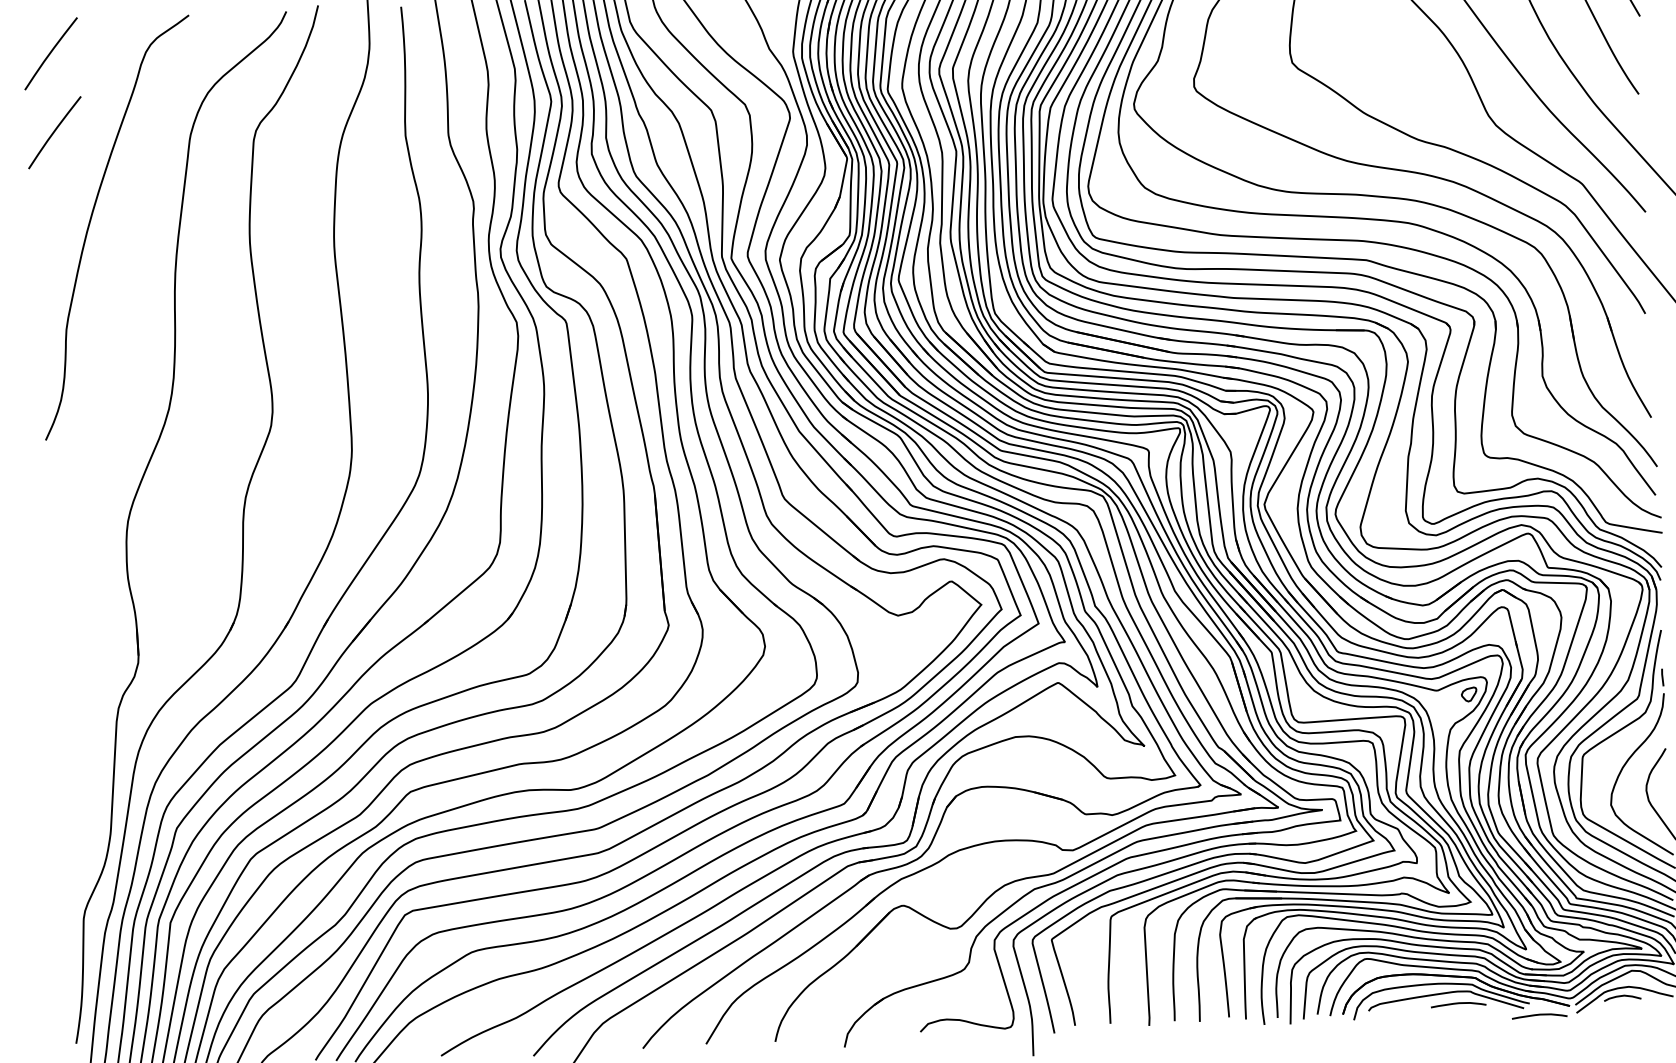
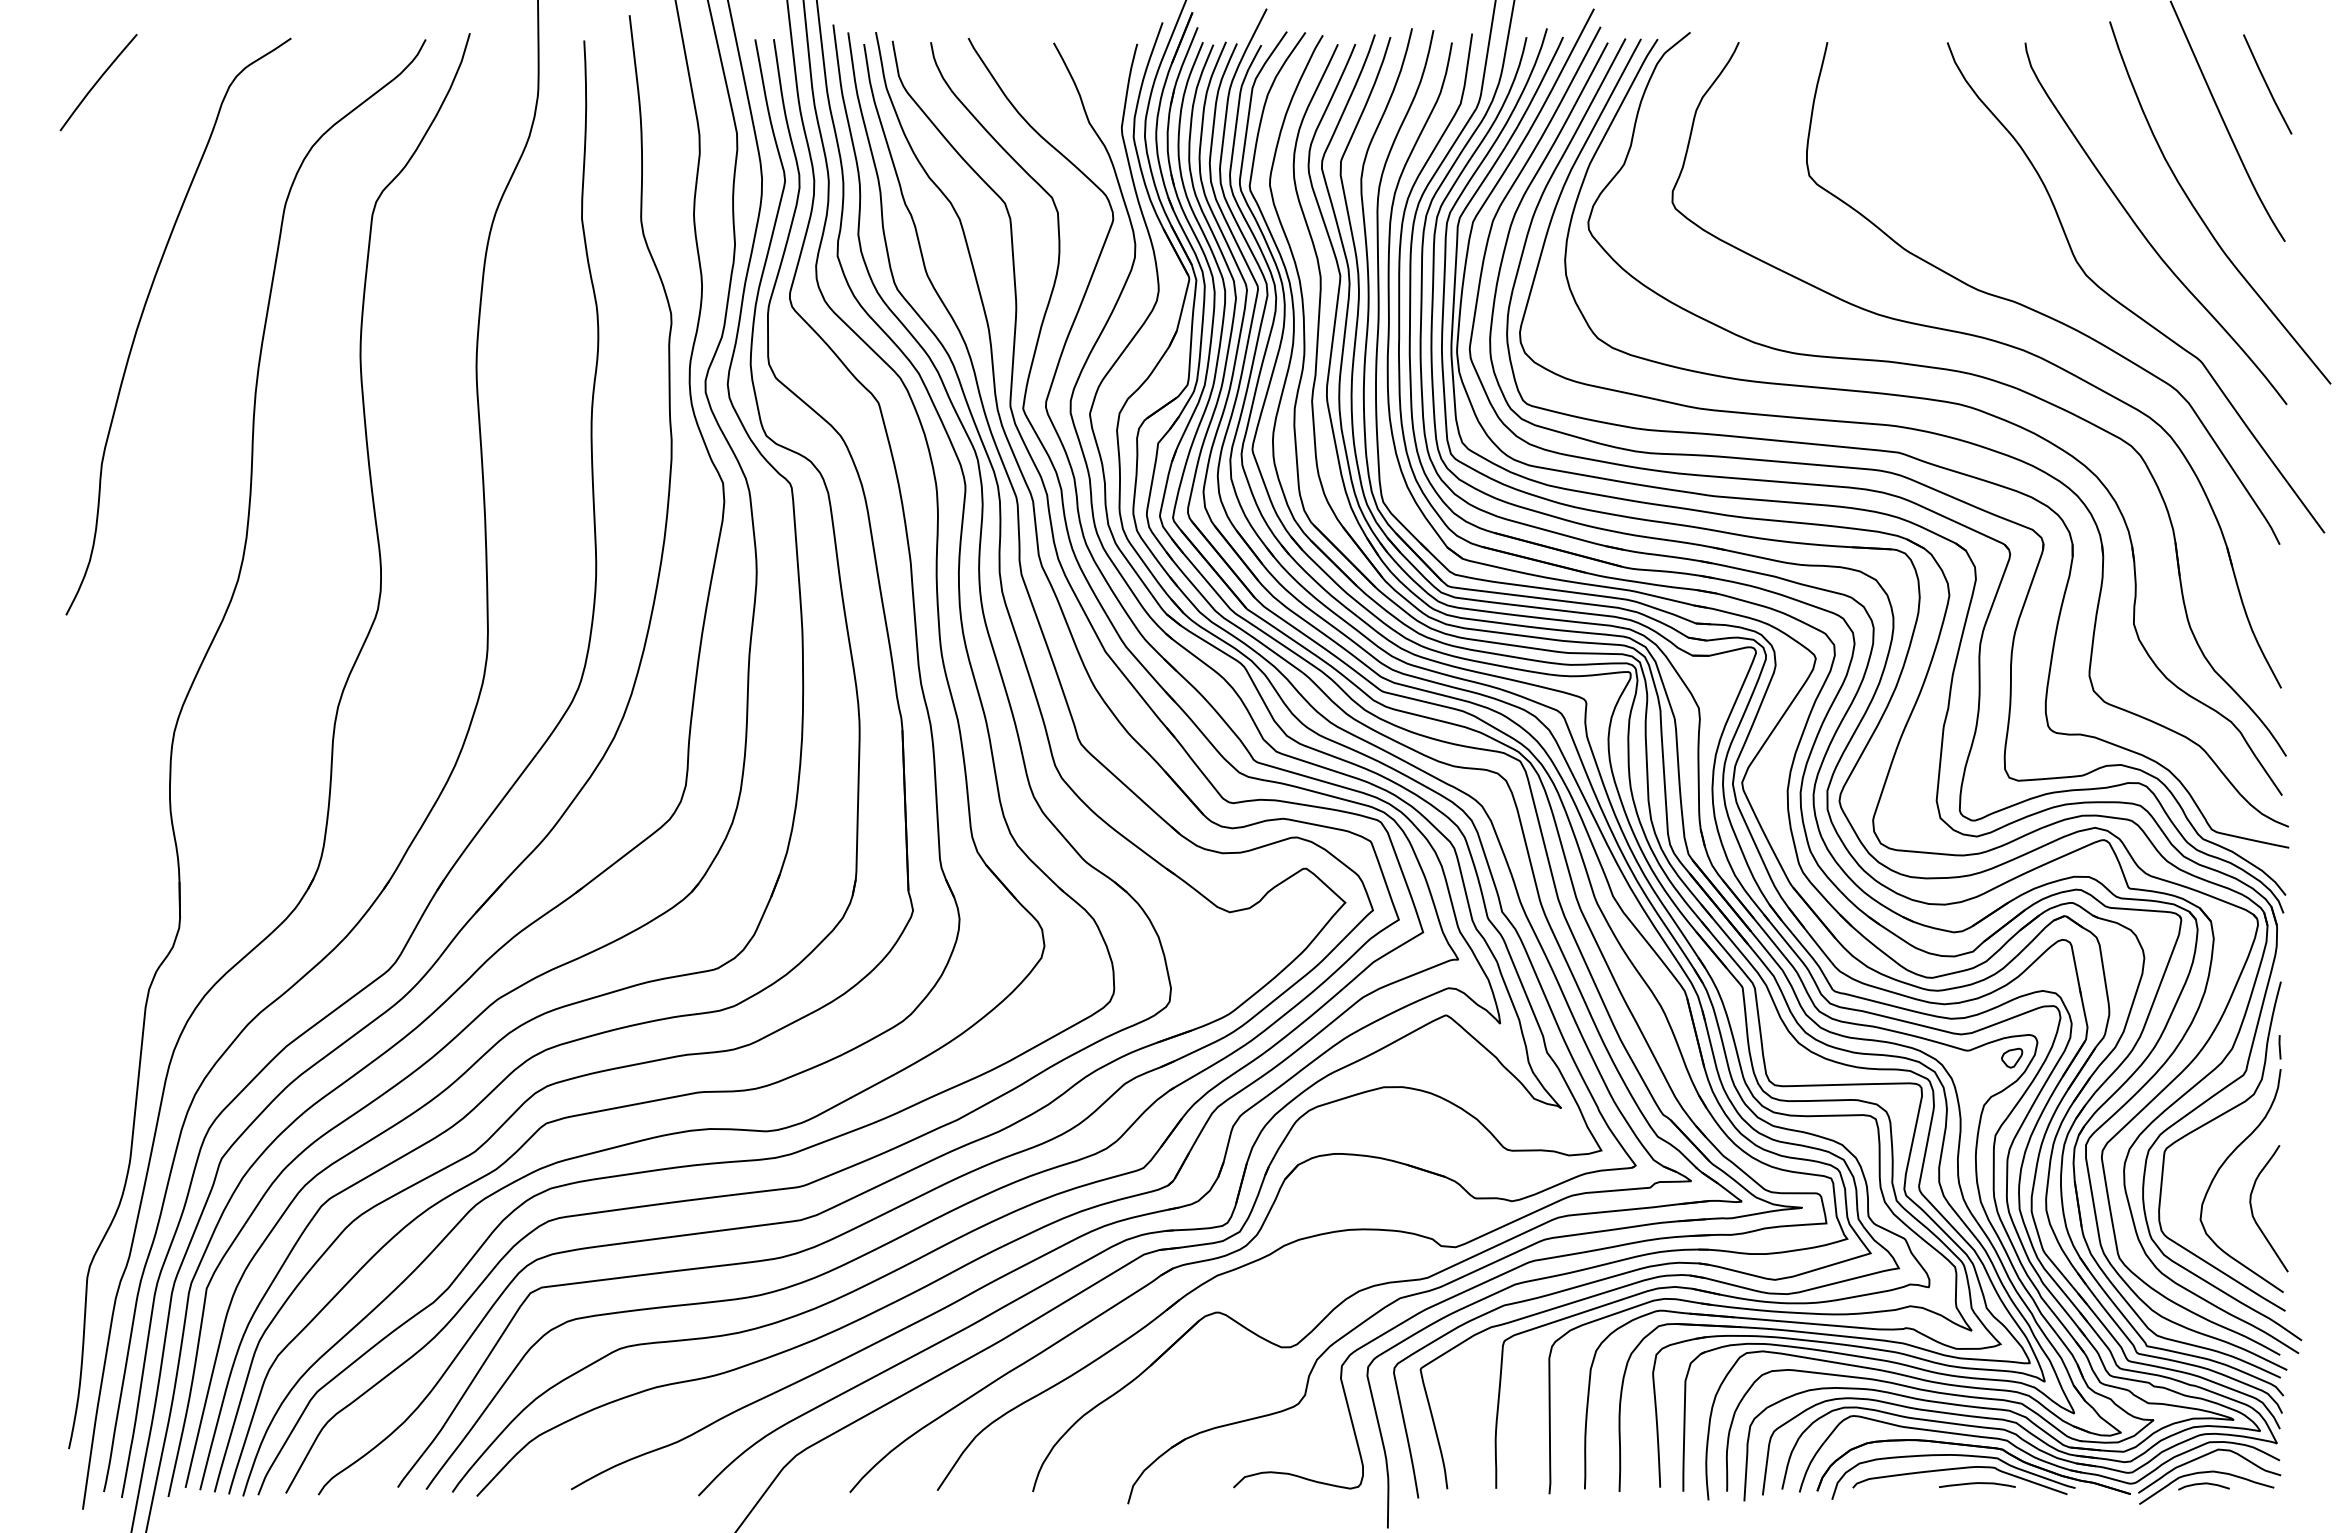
curve: (54, 131) -> (98, 190), removed
curve: (1539, 1014) -> (2088, 1504), removed

